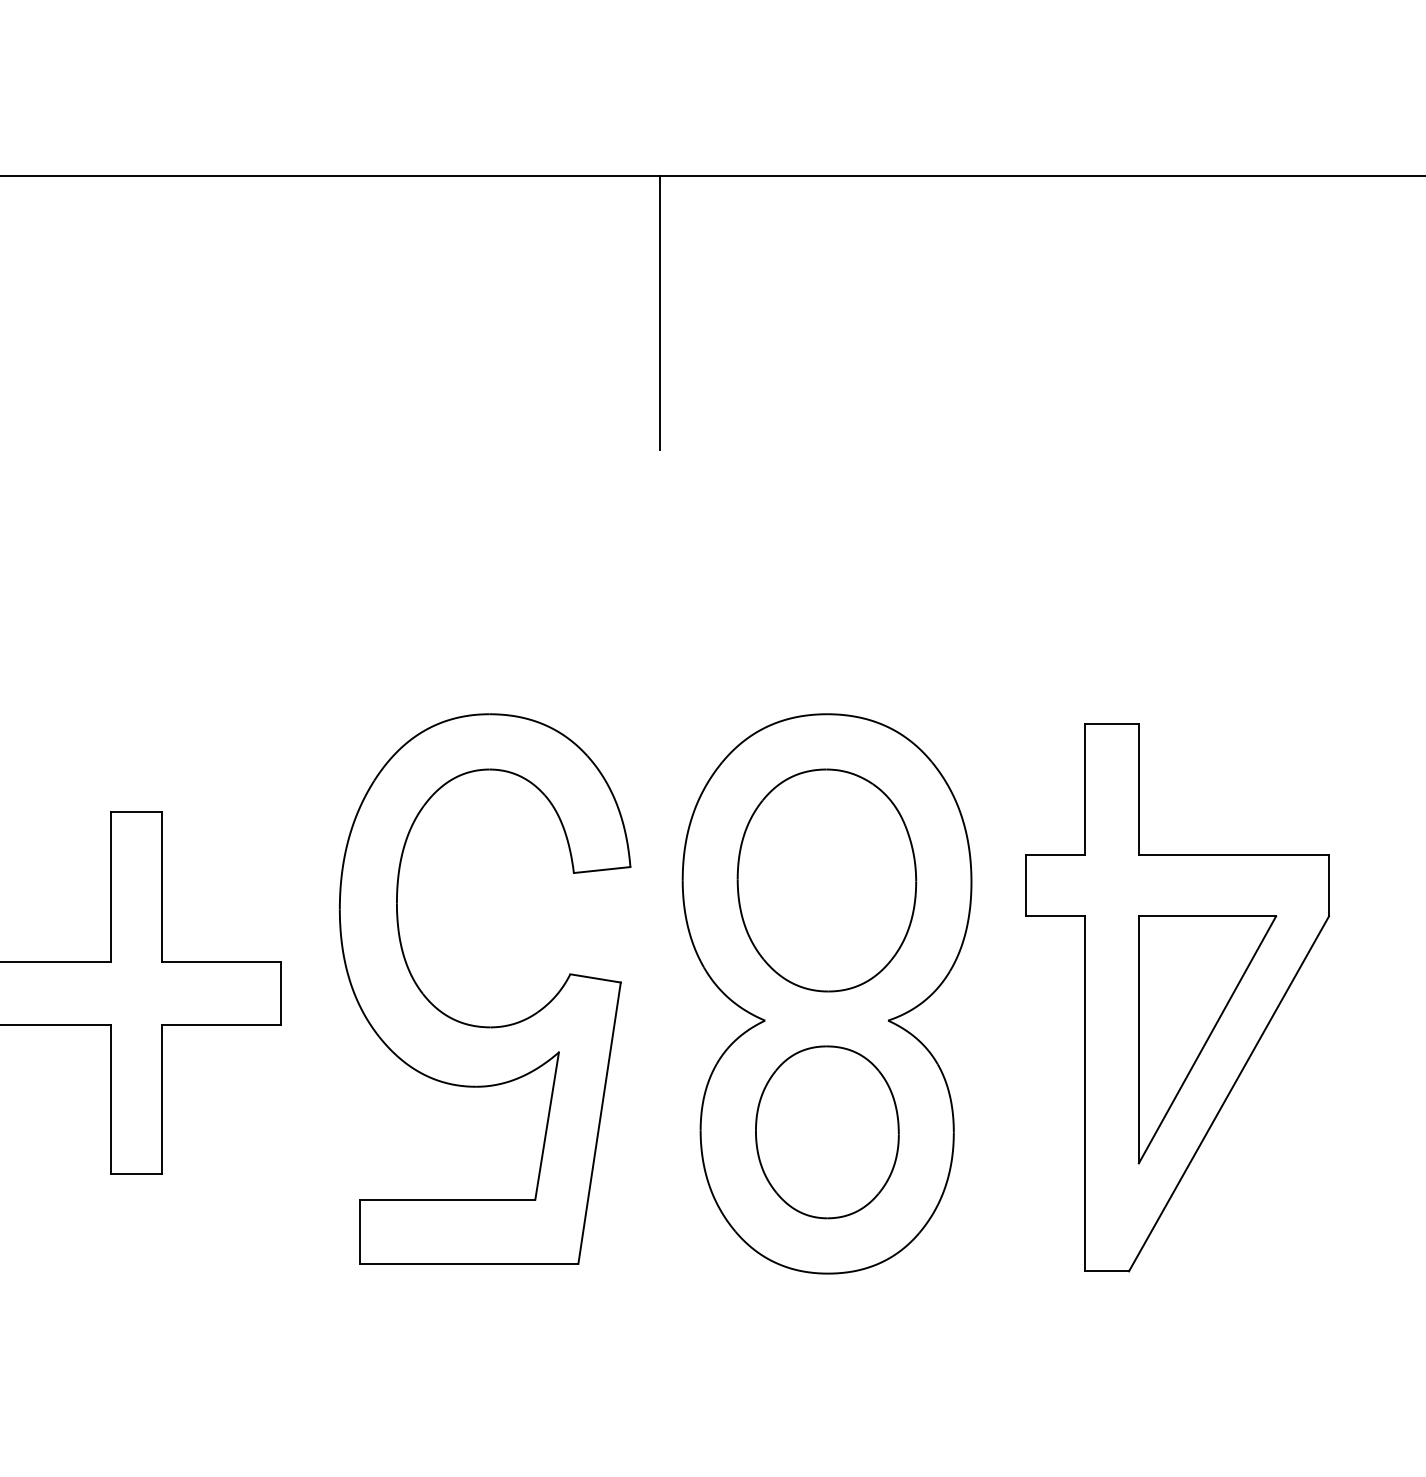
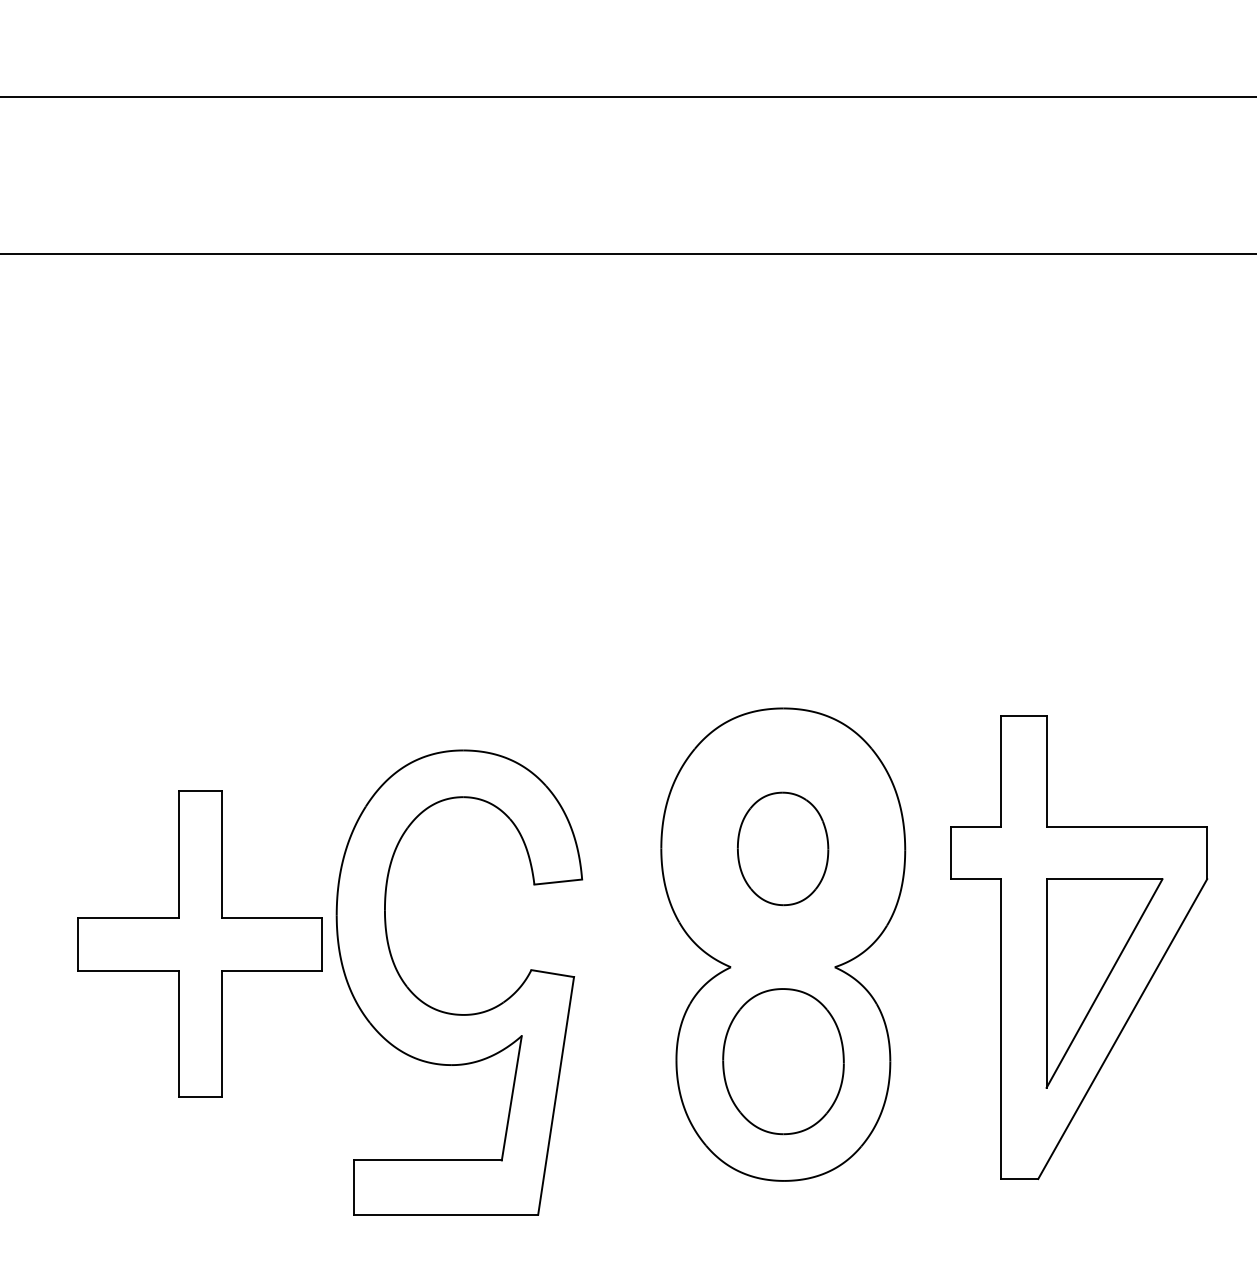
line: (660, 312) -> (642, 369), removed
part: (826, 880) -> (782, 848), size x0.6
part: (485, 1025) -> (459, 1013), moved

